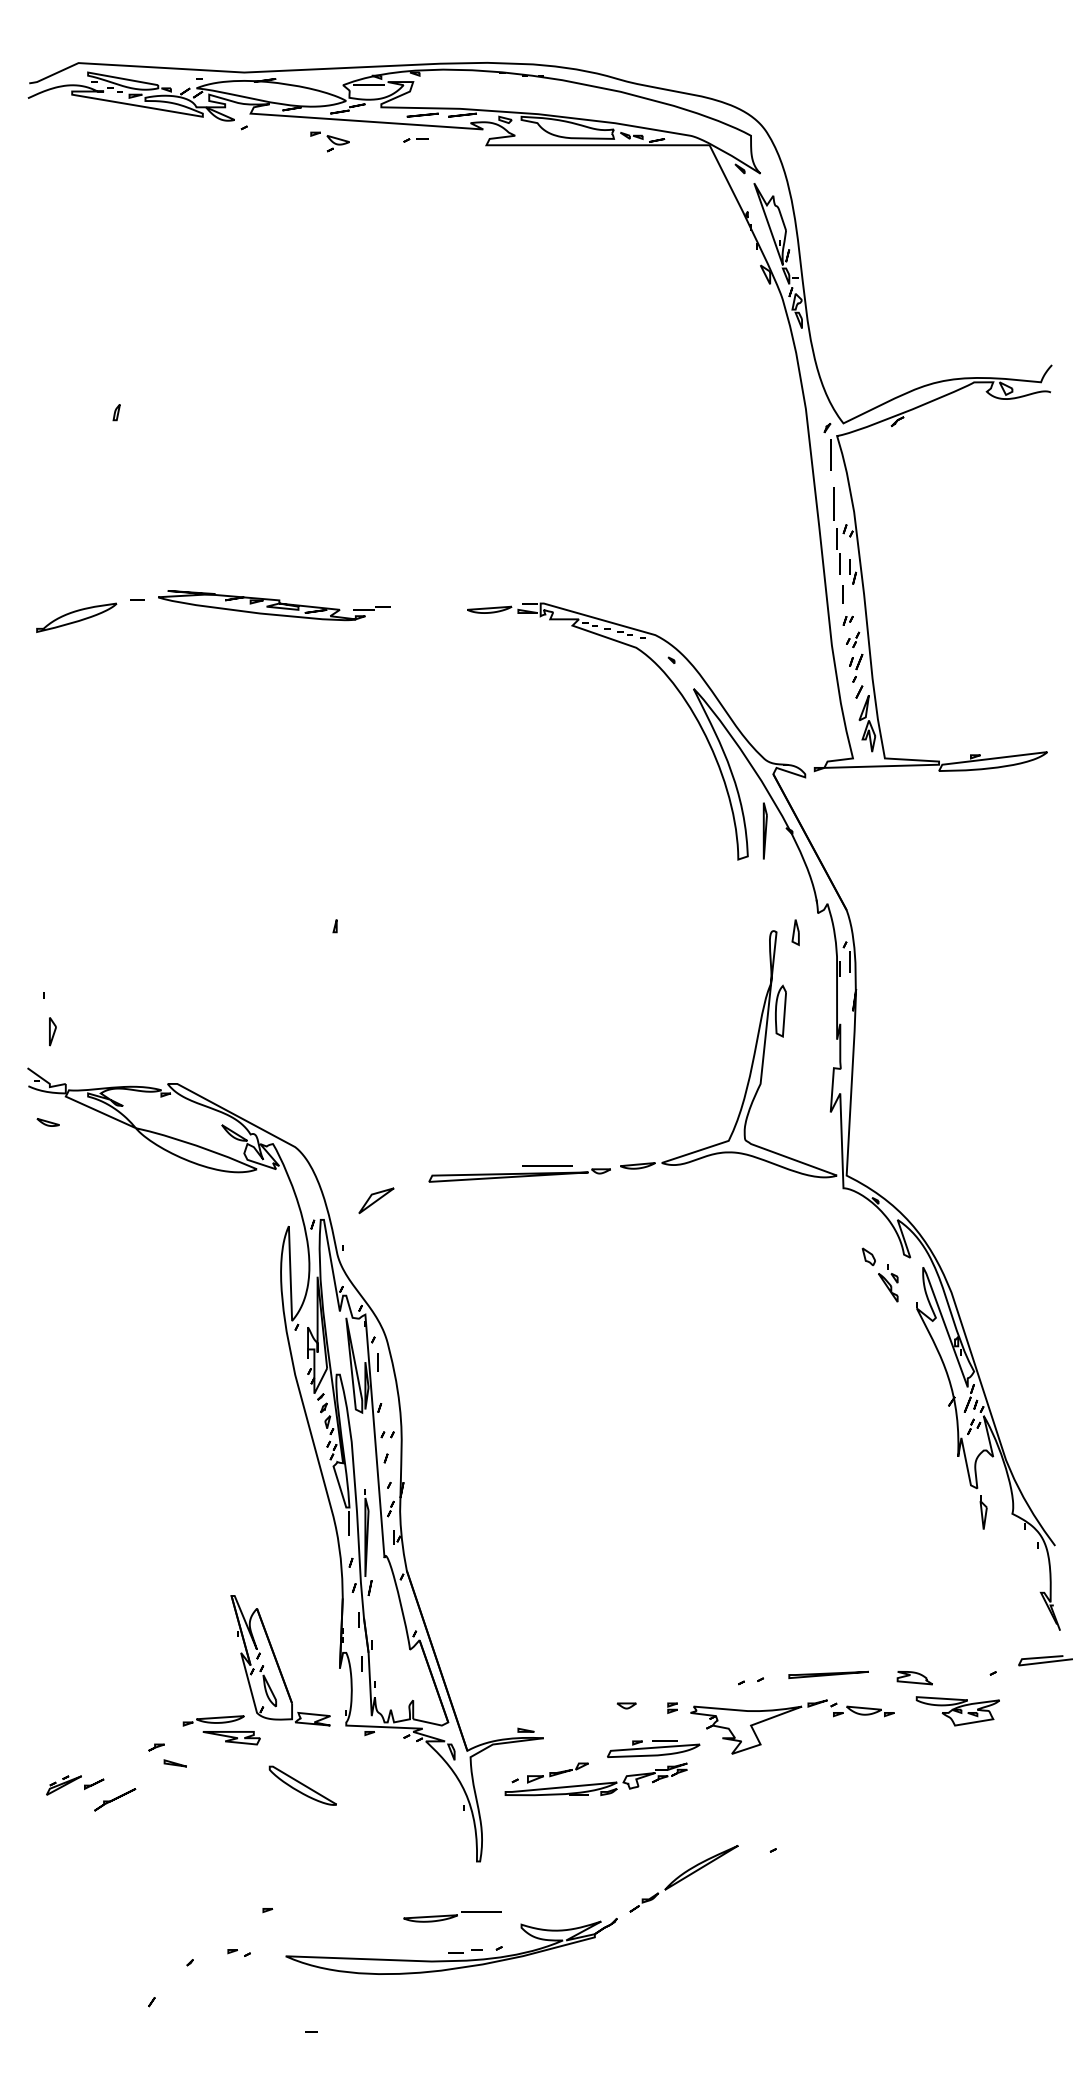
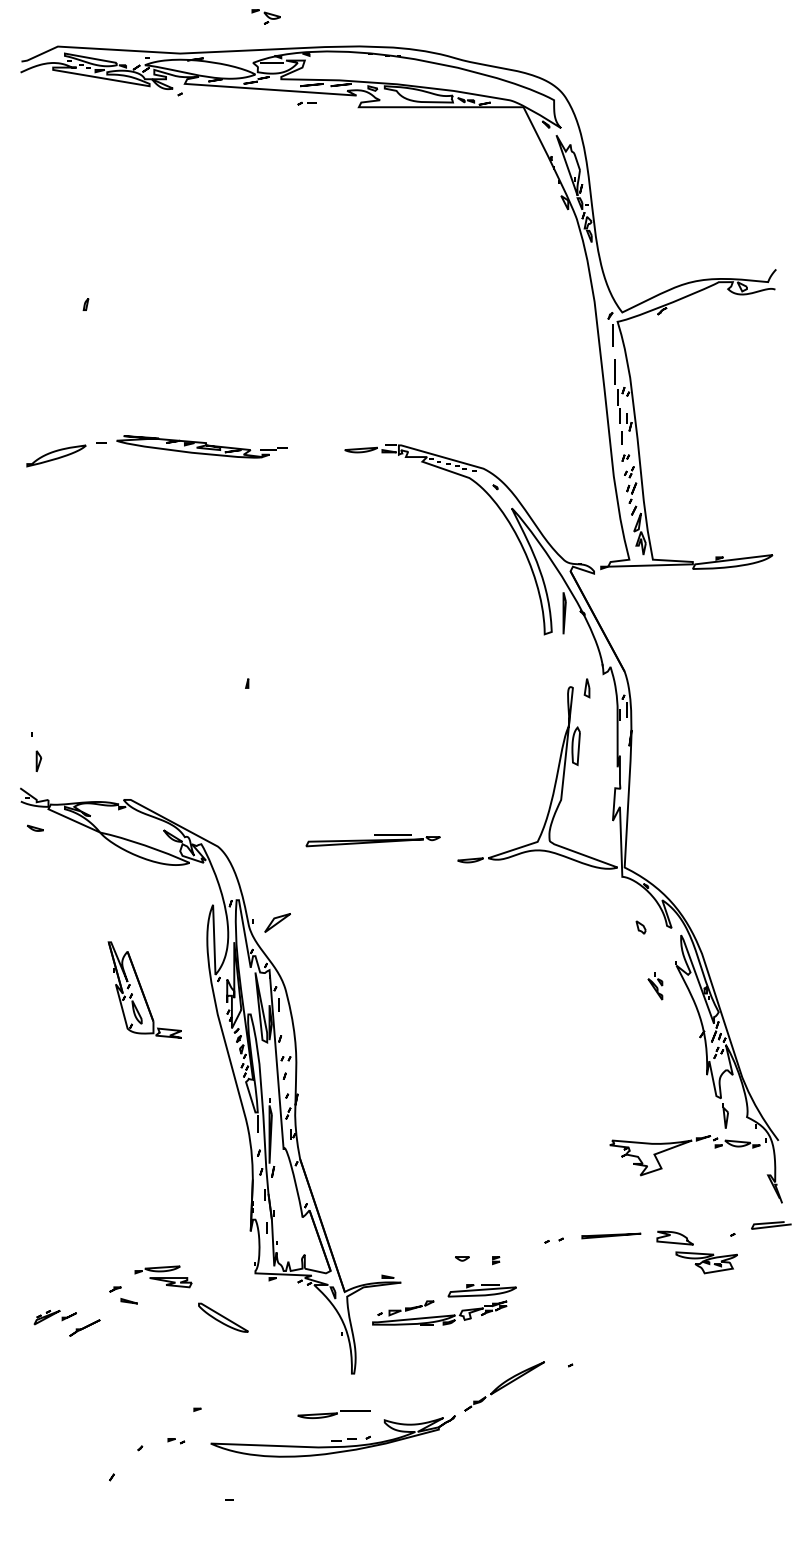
part: (329, 141) -> (265, 16), moved
part: (519, 1173) -> (372, 840), moved
part: (376, 1200) -> (277, 922), moved
part: (888, 1283) -> (655, 986), moved
part: (280, 1660) -> (144, 989), moved
part: (914, 1678) -> (674, 1238), size x1.4
part: (789, 1712) -> (682, 1144), moved

